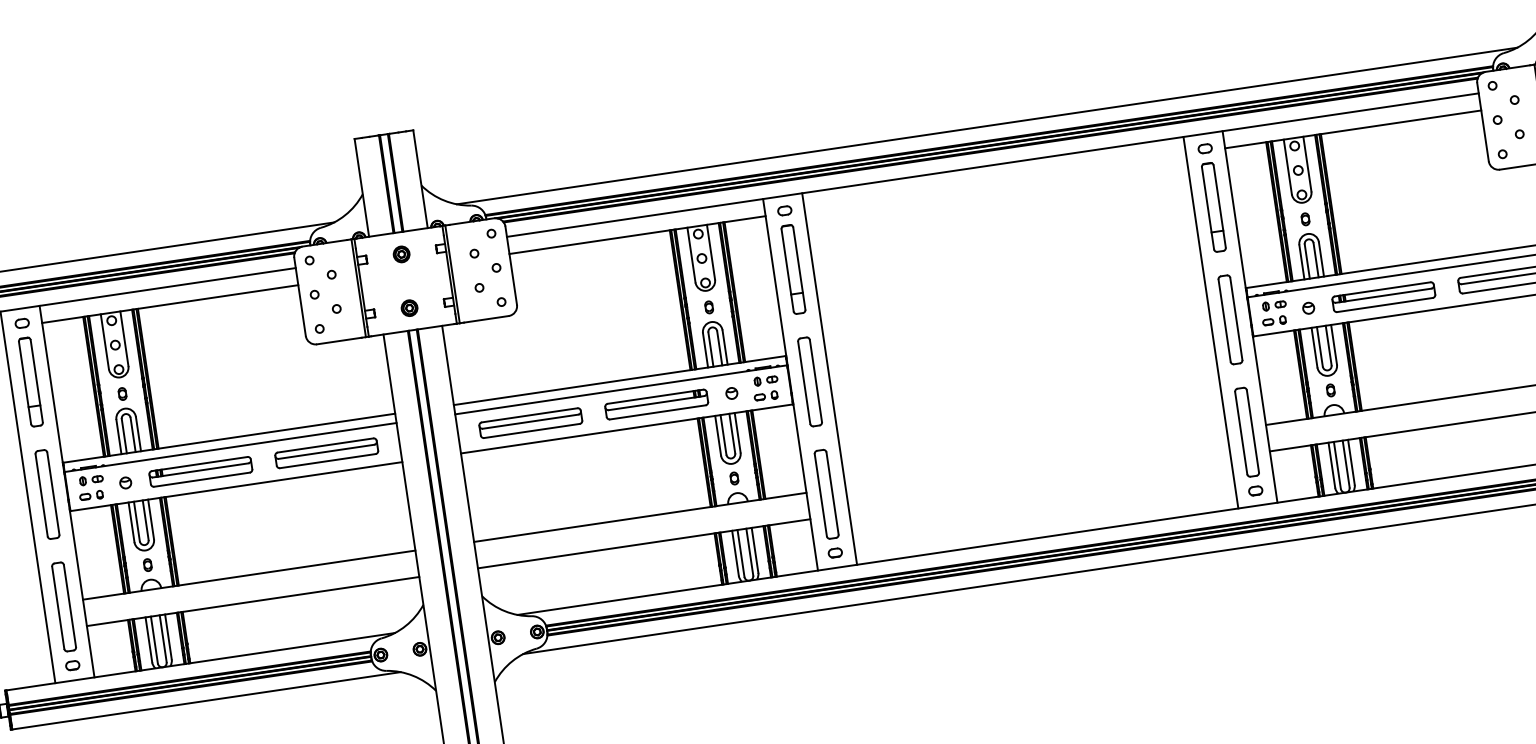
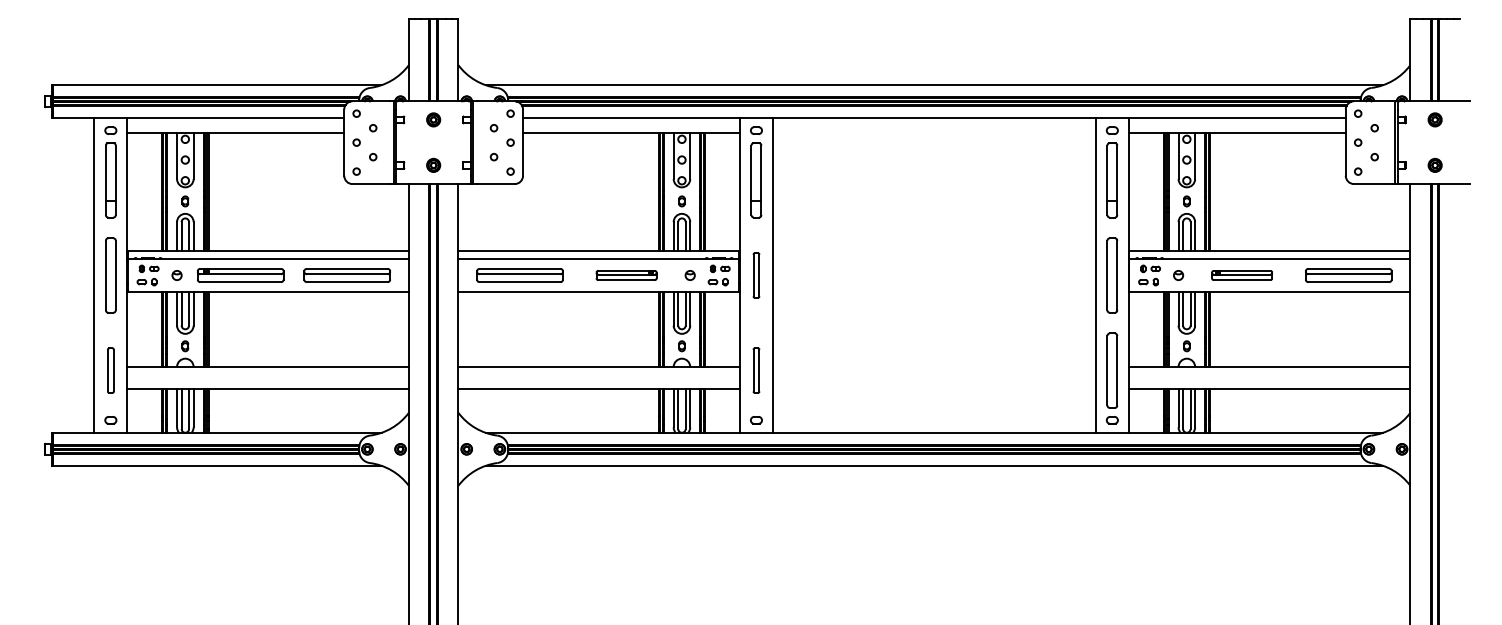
part: (1383, 297) -> (1241, 275), size x0.7
part: (810, 381) -> (756, 275), size x0.6
part: (656, 404) -> (626, 275), size x0.7
part: (826, 494) -> (756, 370), size x0.6
part: (63, 606) -> (110, 370), size x0.6

